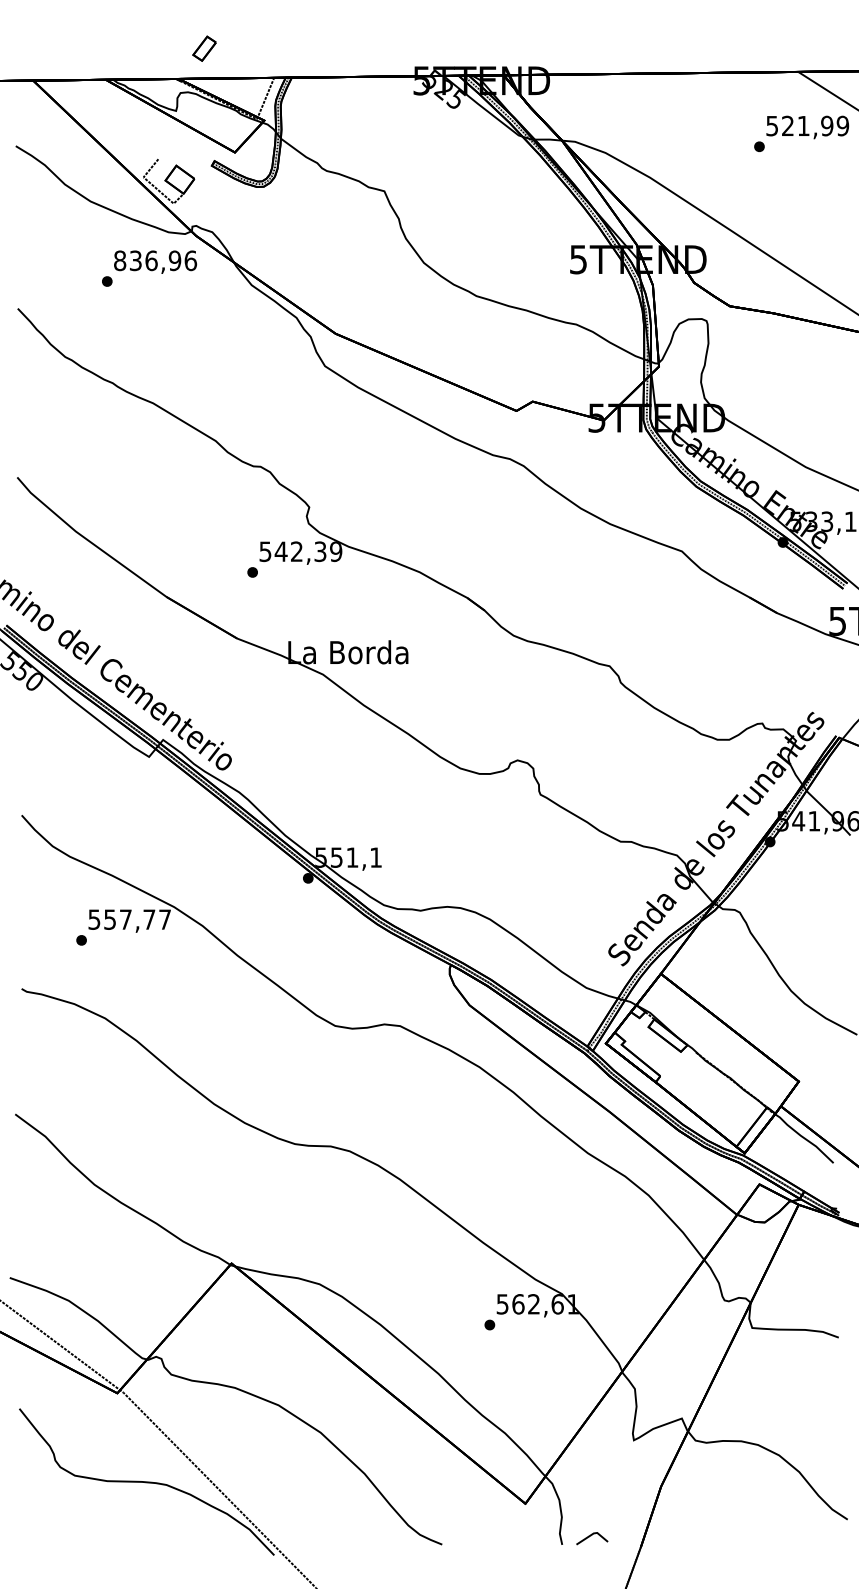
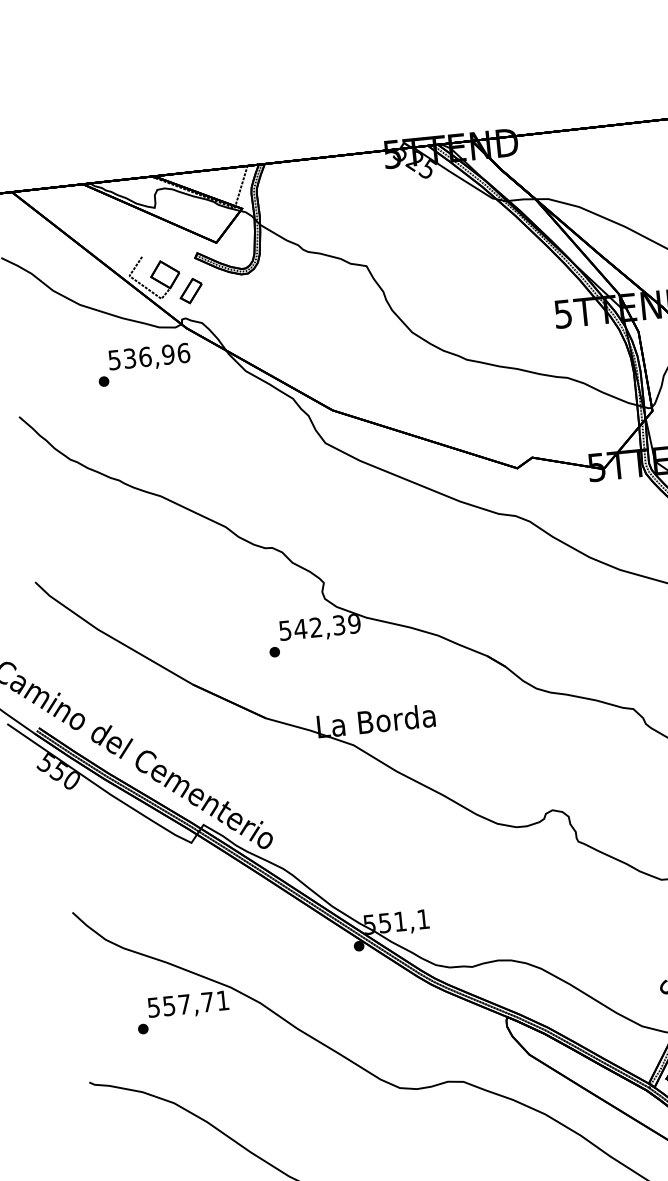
part: (204, 48) -> (191, 290), moved
text: (120, 260) -> (114, 359), 836,96 -> 536,96
text: (164, 919) -> (222, 1000), 557,77 -> 557,71

